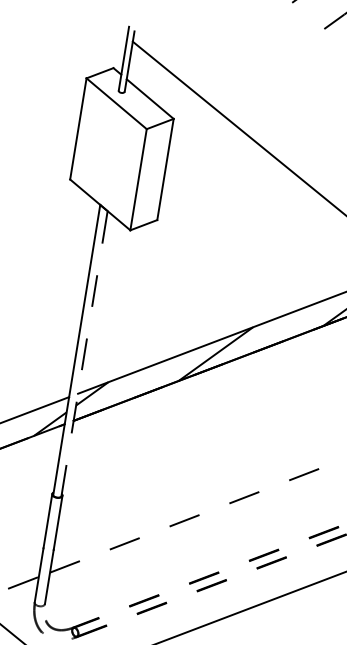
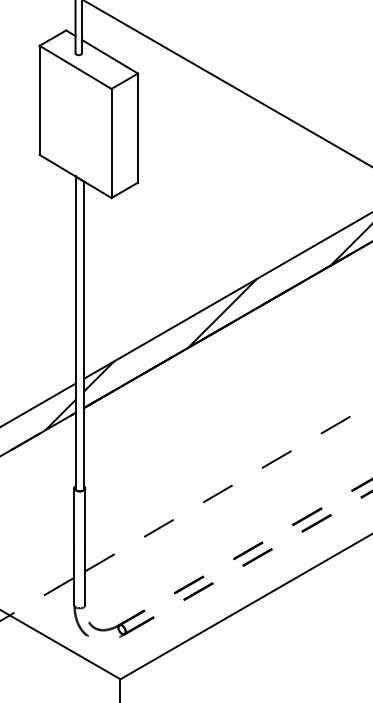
line: (84, 353) -> (84, 335), dashed -> solid

